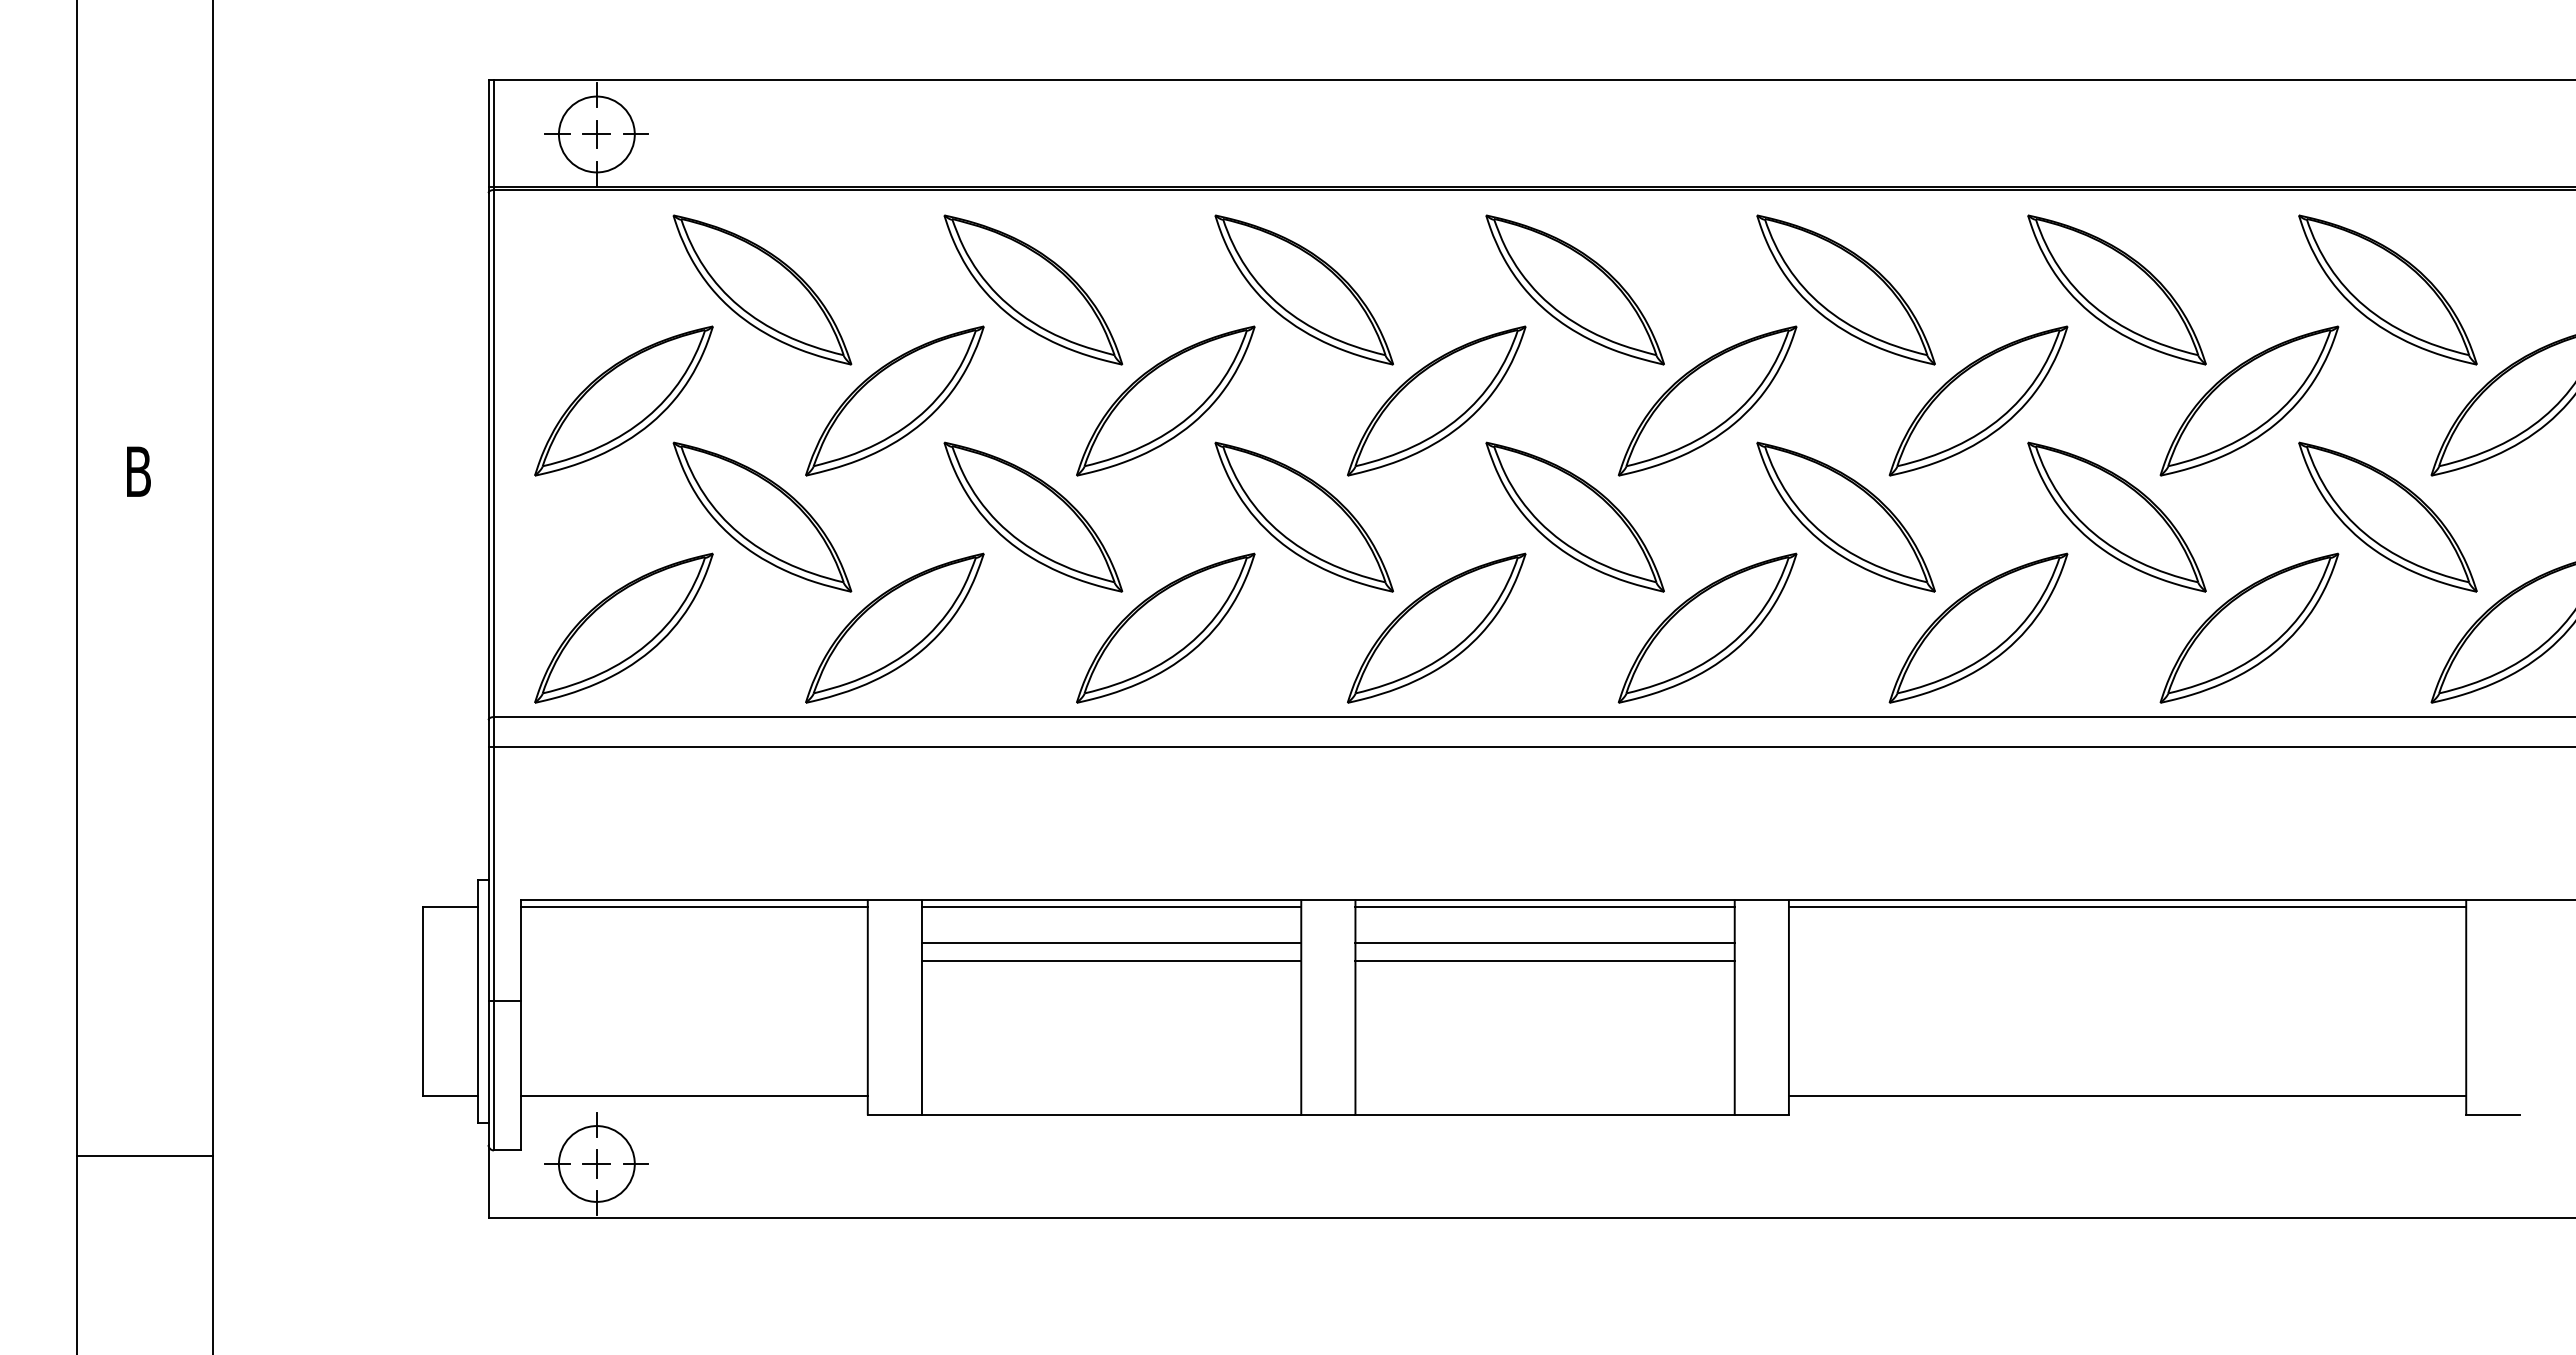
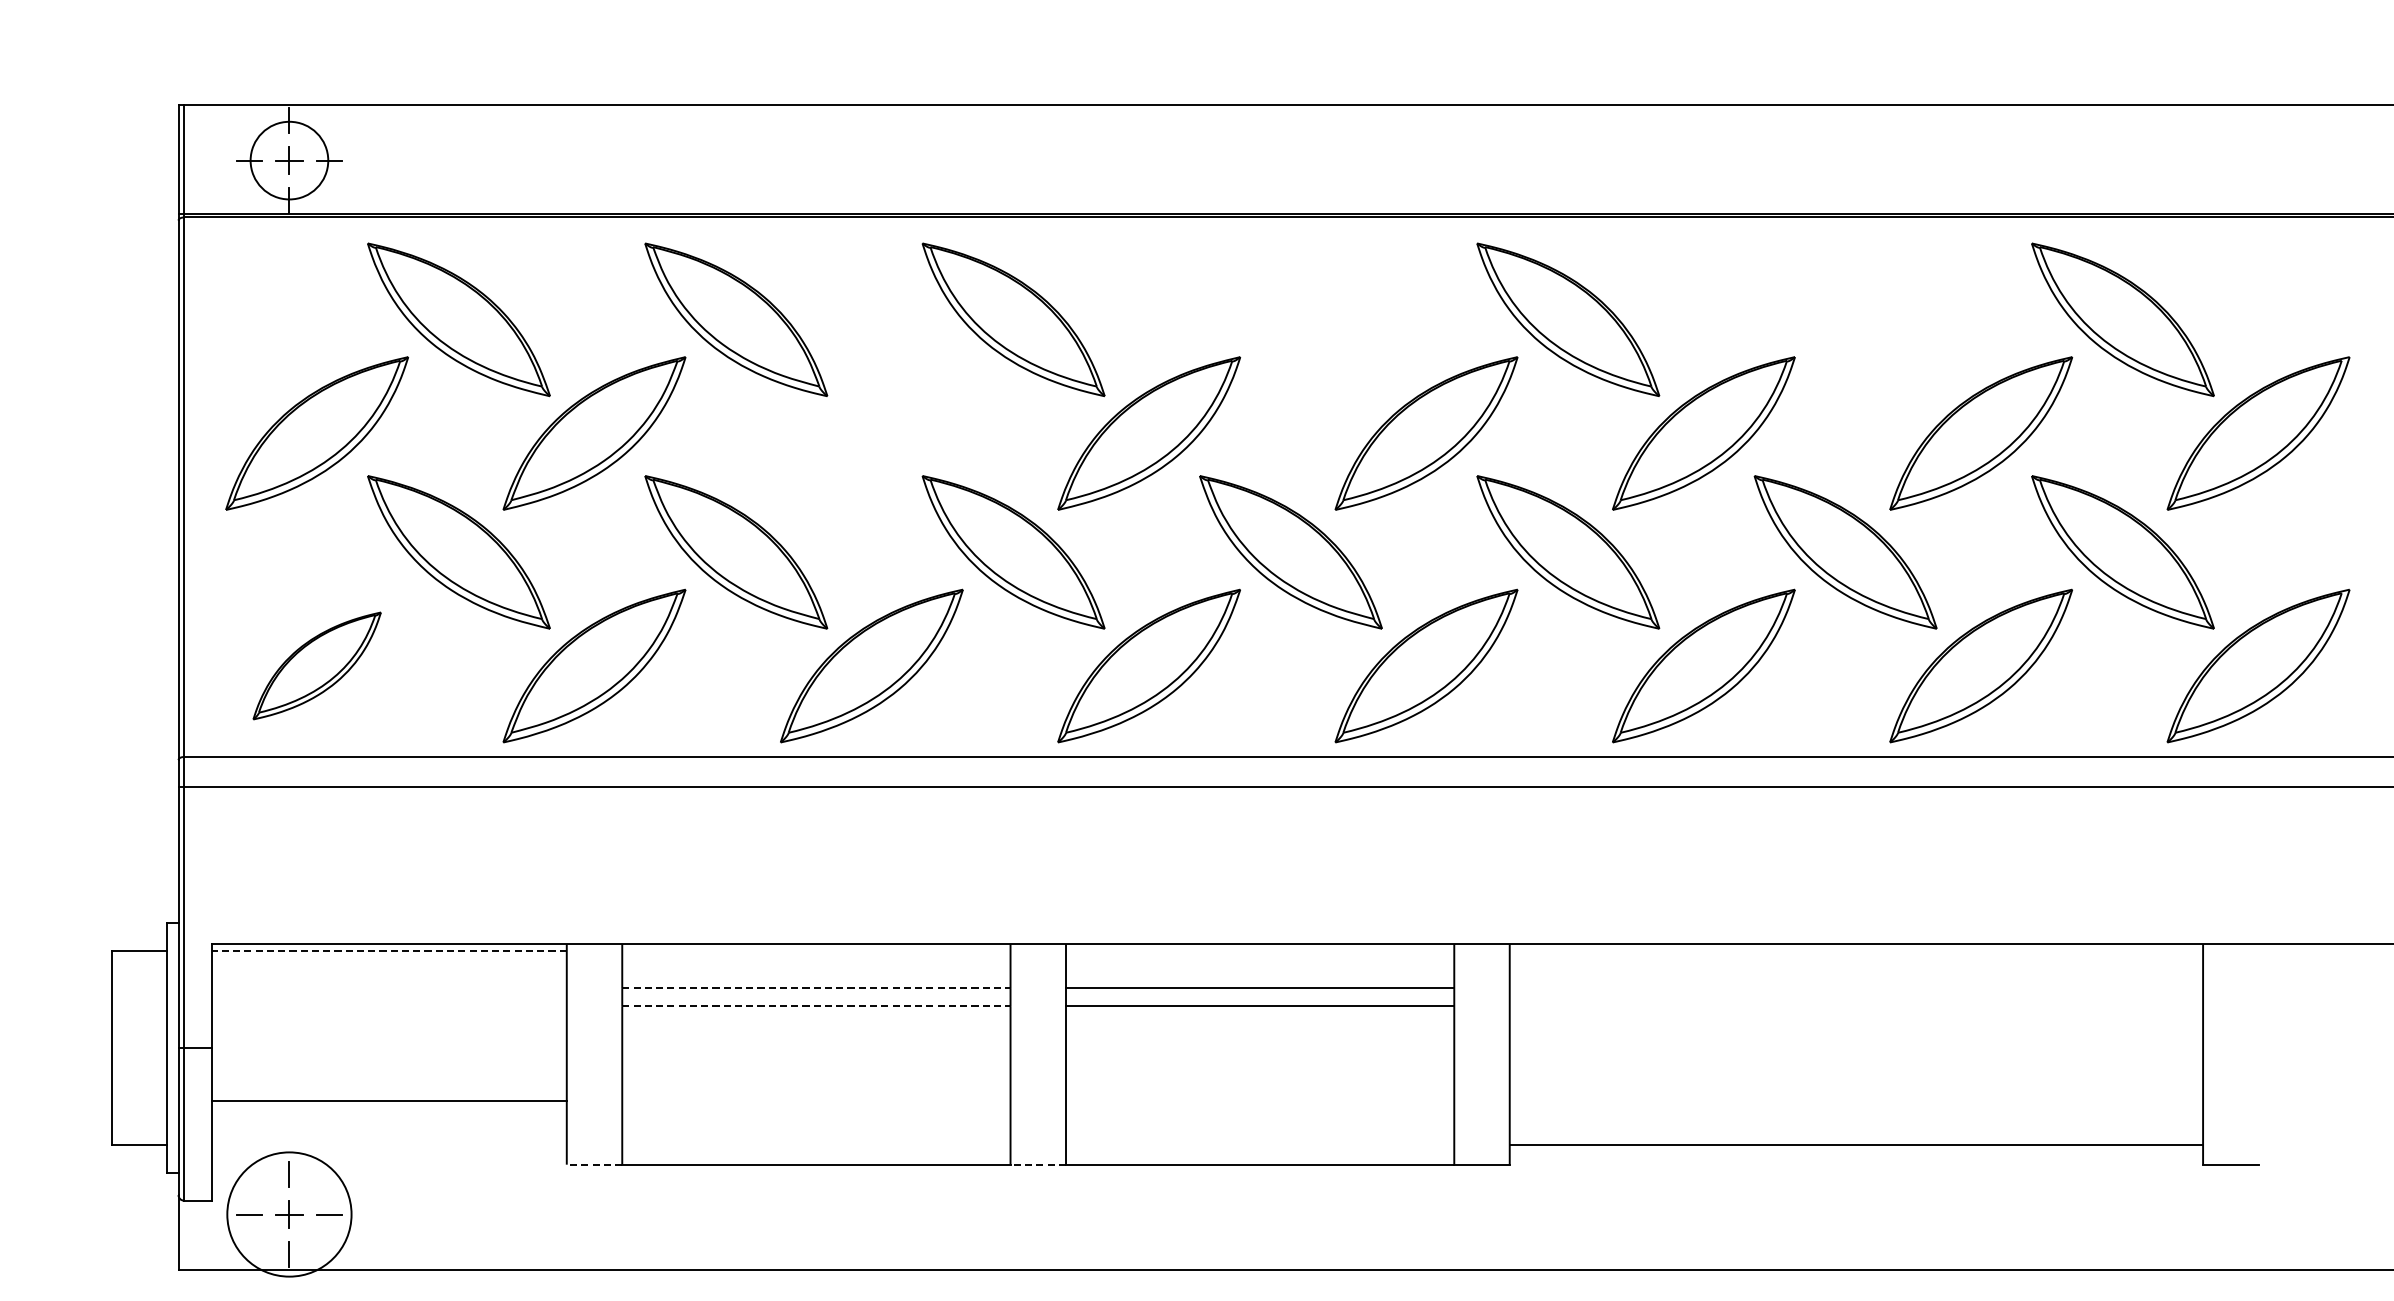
part: (1574, 289) -> (1290, 319), removed
part: (2116, 289) -> (1845, 319), removed
part: (1165, 400) -> (871, 432), removed
part: (623, 627) -> (316, 665), size x0.7
line: (693, 906) -> (388, 950), solid -> dashed
line: (1111, 906) -> (816, 950), removed
line: (1544, 906) -> (1259, 950), removed
line: (2127, 906) -> (1856, 950), removed
line: (1111, 942) -> (816, 987), solid -> dashed
line: (1111, 960) -> (816, 1006), solid -> dashed
line: (694, 1096) -> (389, 1101), moved
line: (894, 1115) -> (594, 1164), solid -> dashed
line: (1327, 1115) -> (1037, 1164), solid -> dashed
circle: (596, 1163) -> (289, 1214), size x1.6

